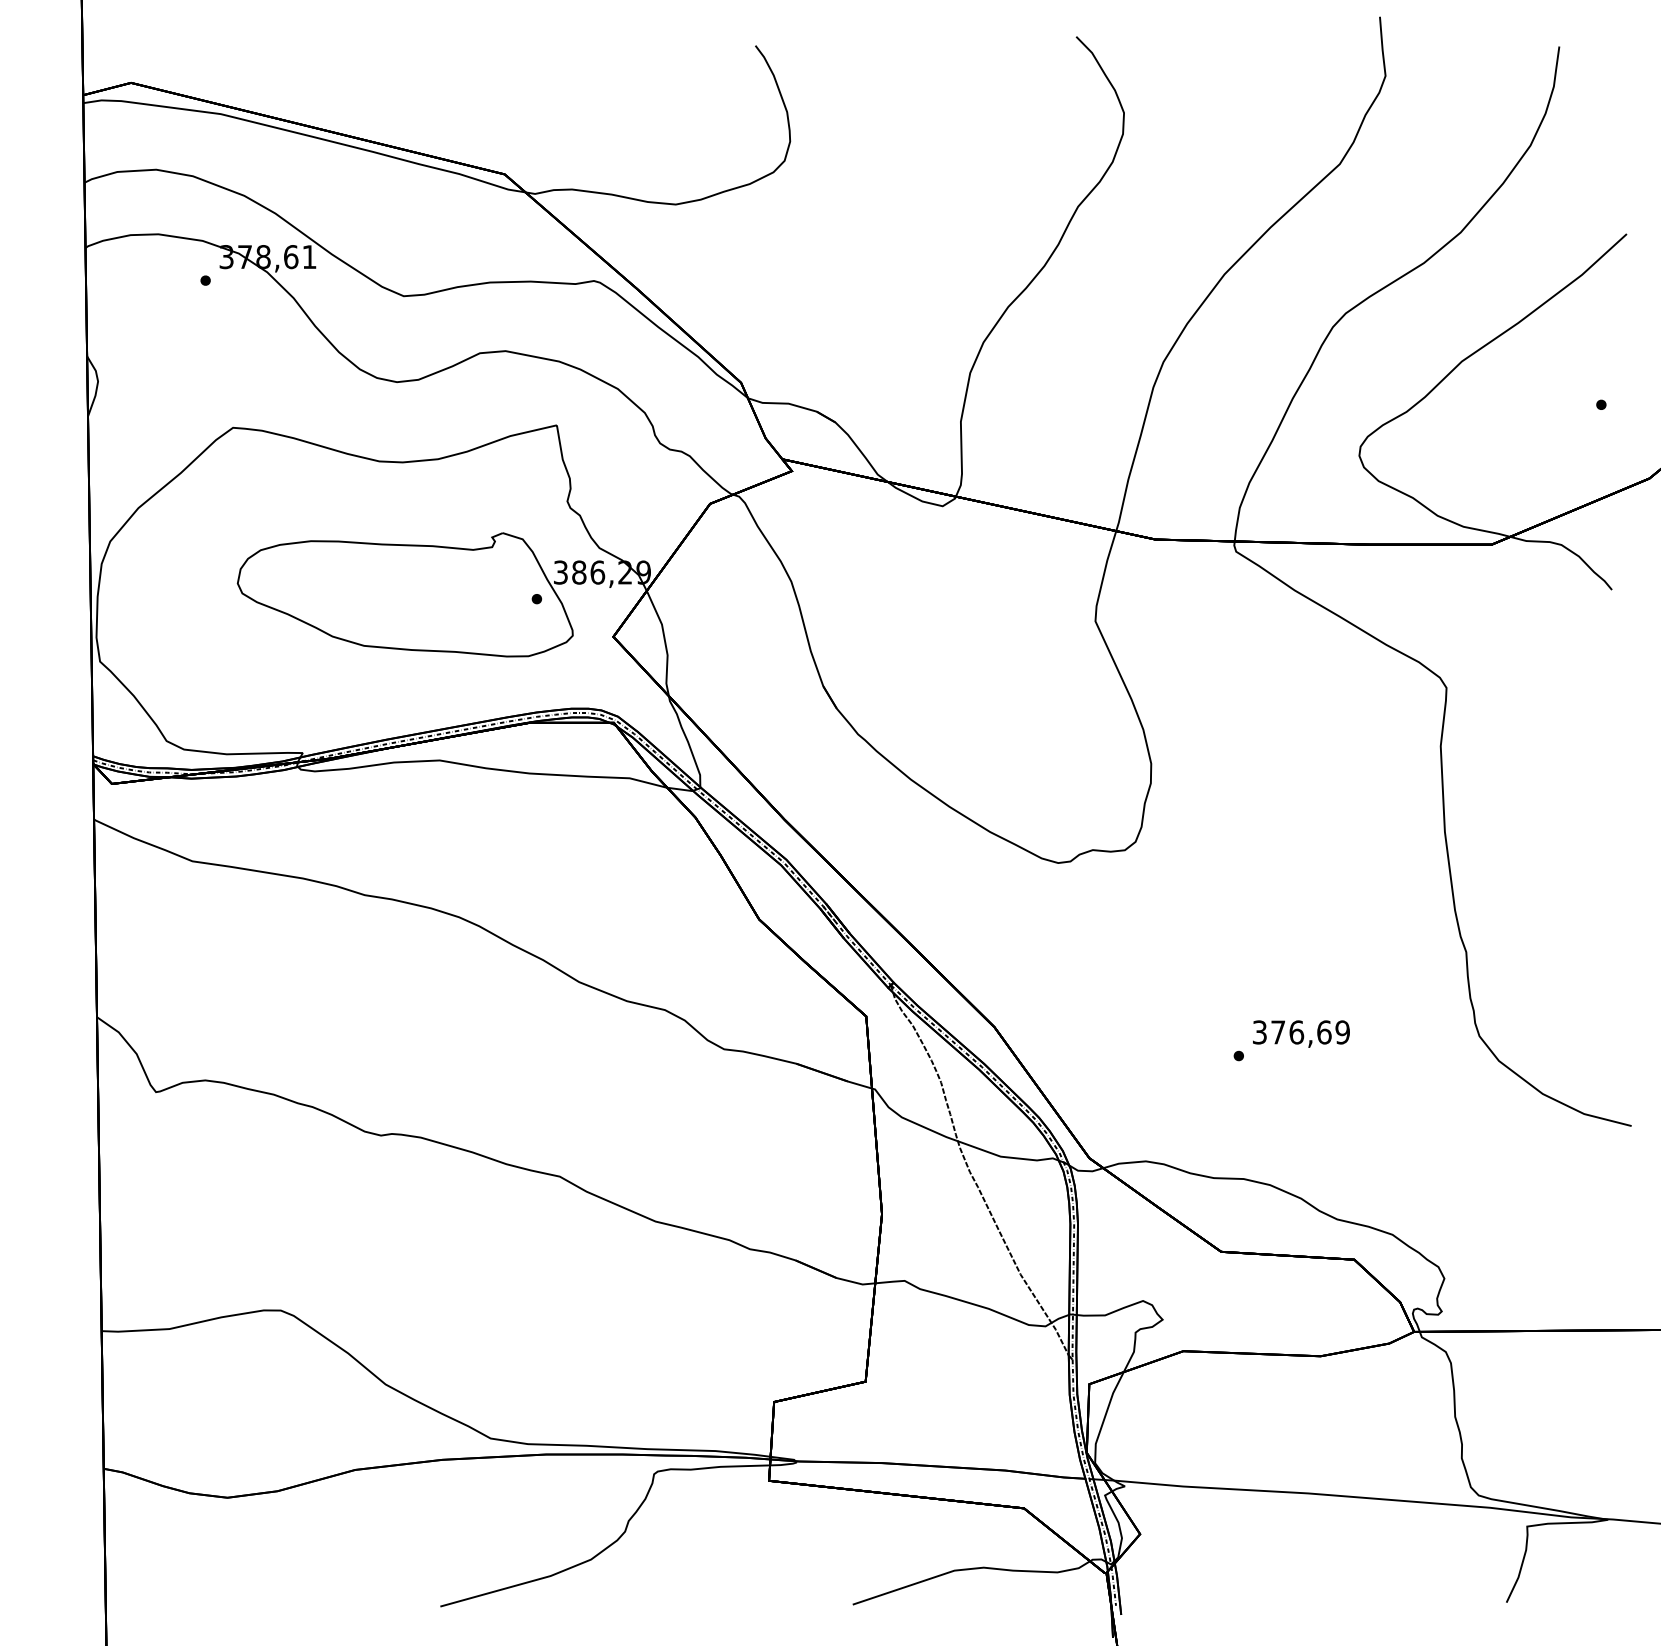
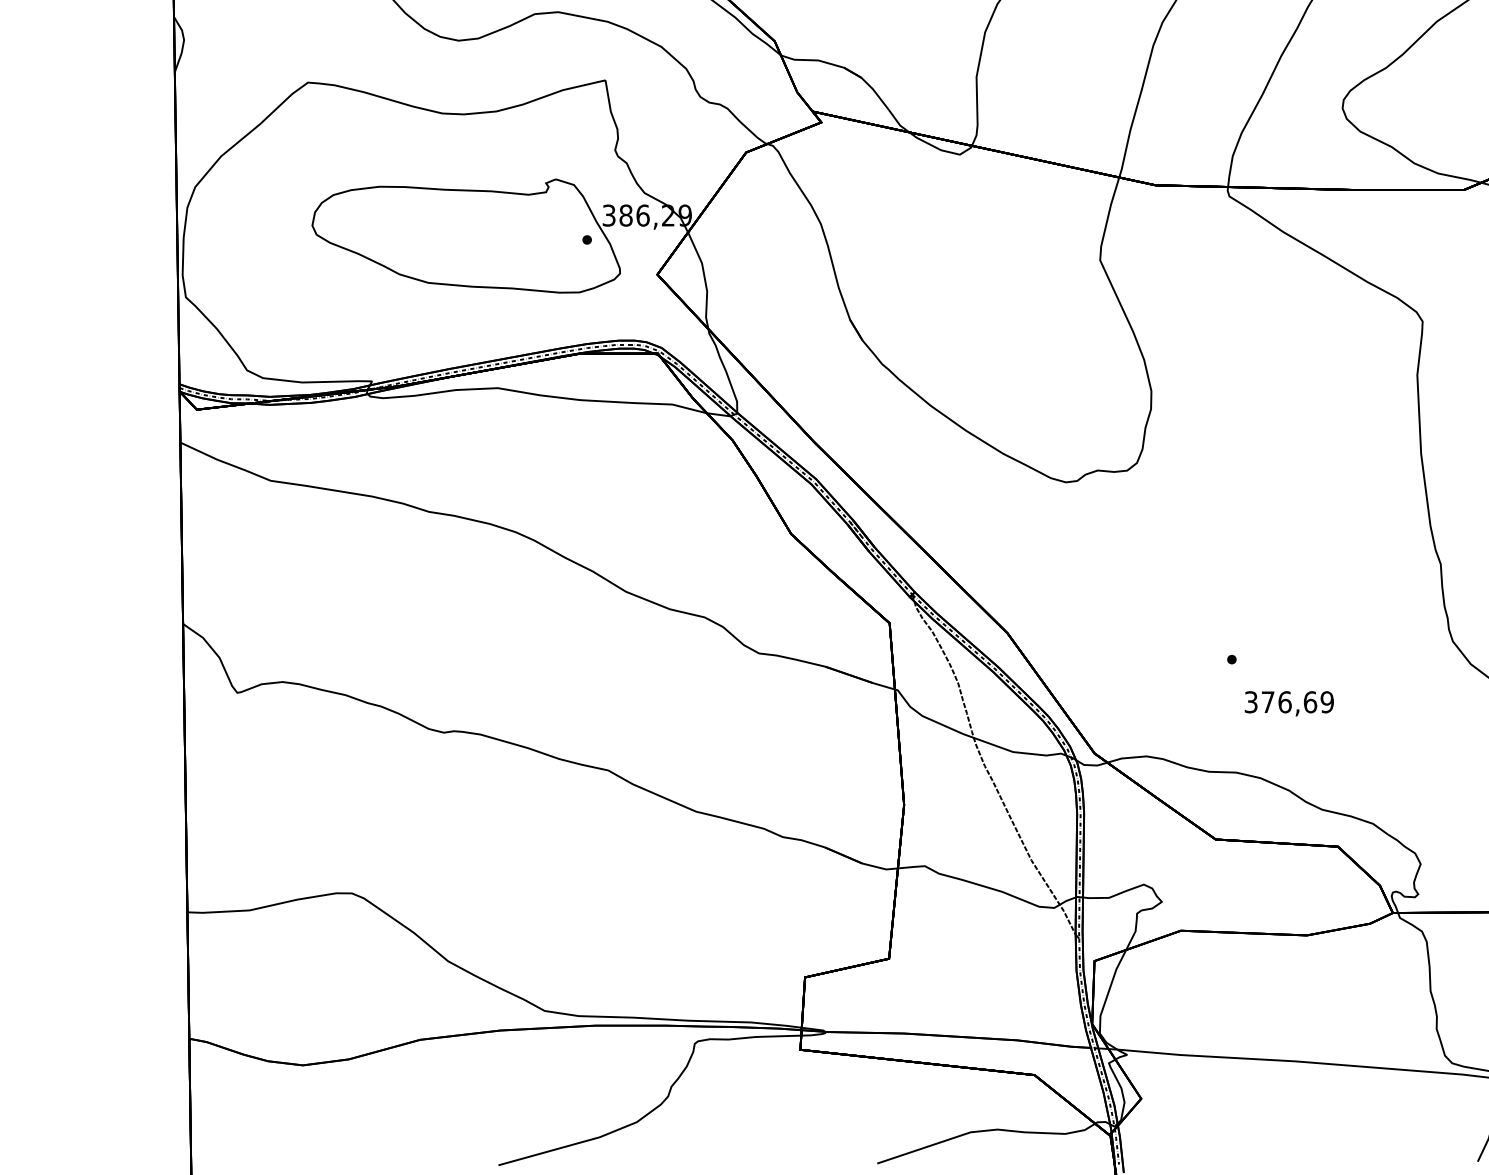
text: (1301, 1033) -> (1289, 703), moved

